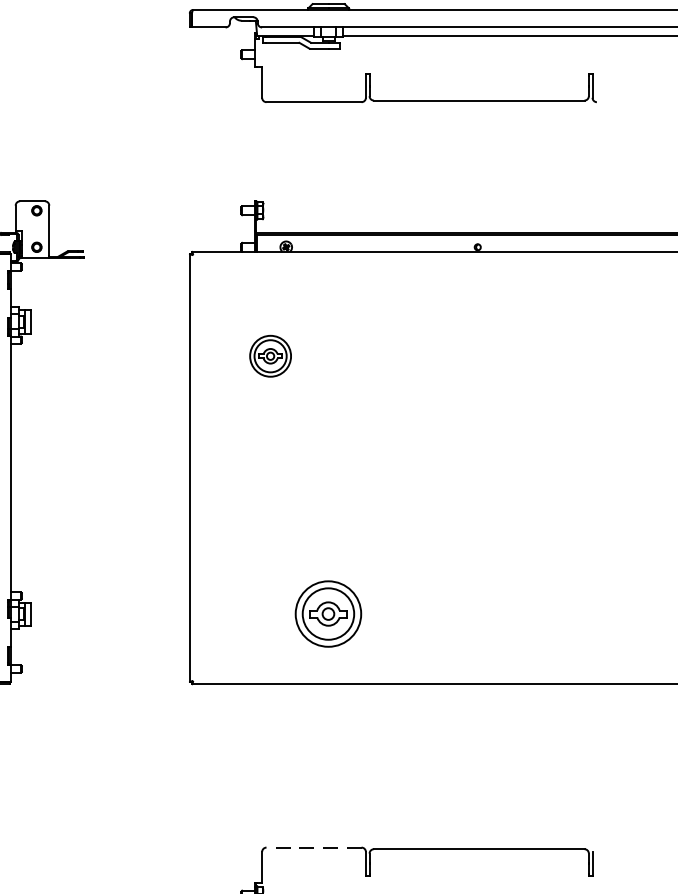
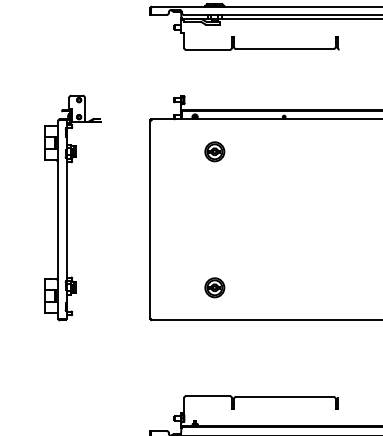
part: (269, 355) -> (214, 151), moved
part: (327, 613) -> (214, 287), size x0.62
line: (312, 847) -> (207, 396), dashed -> solid

